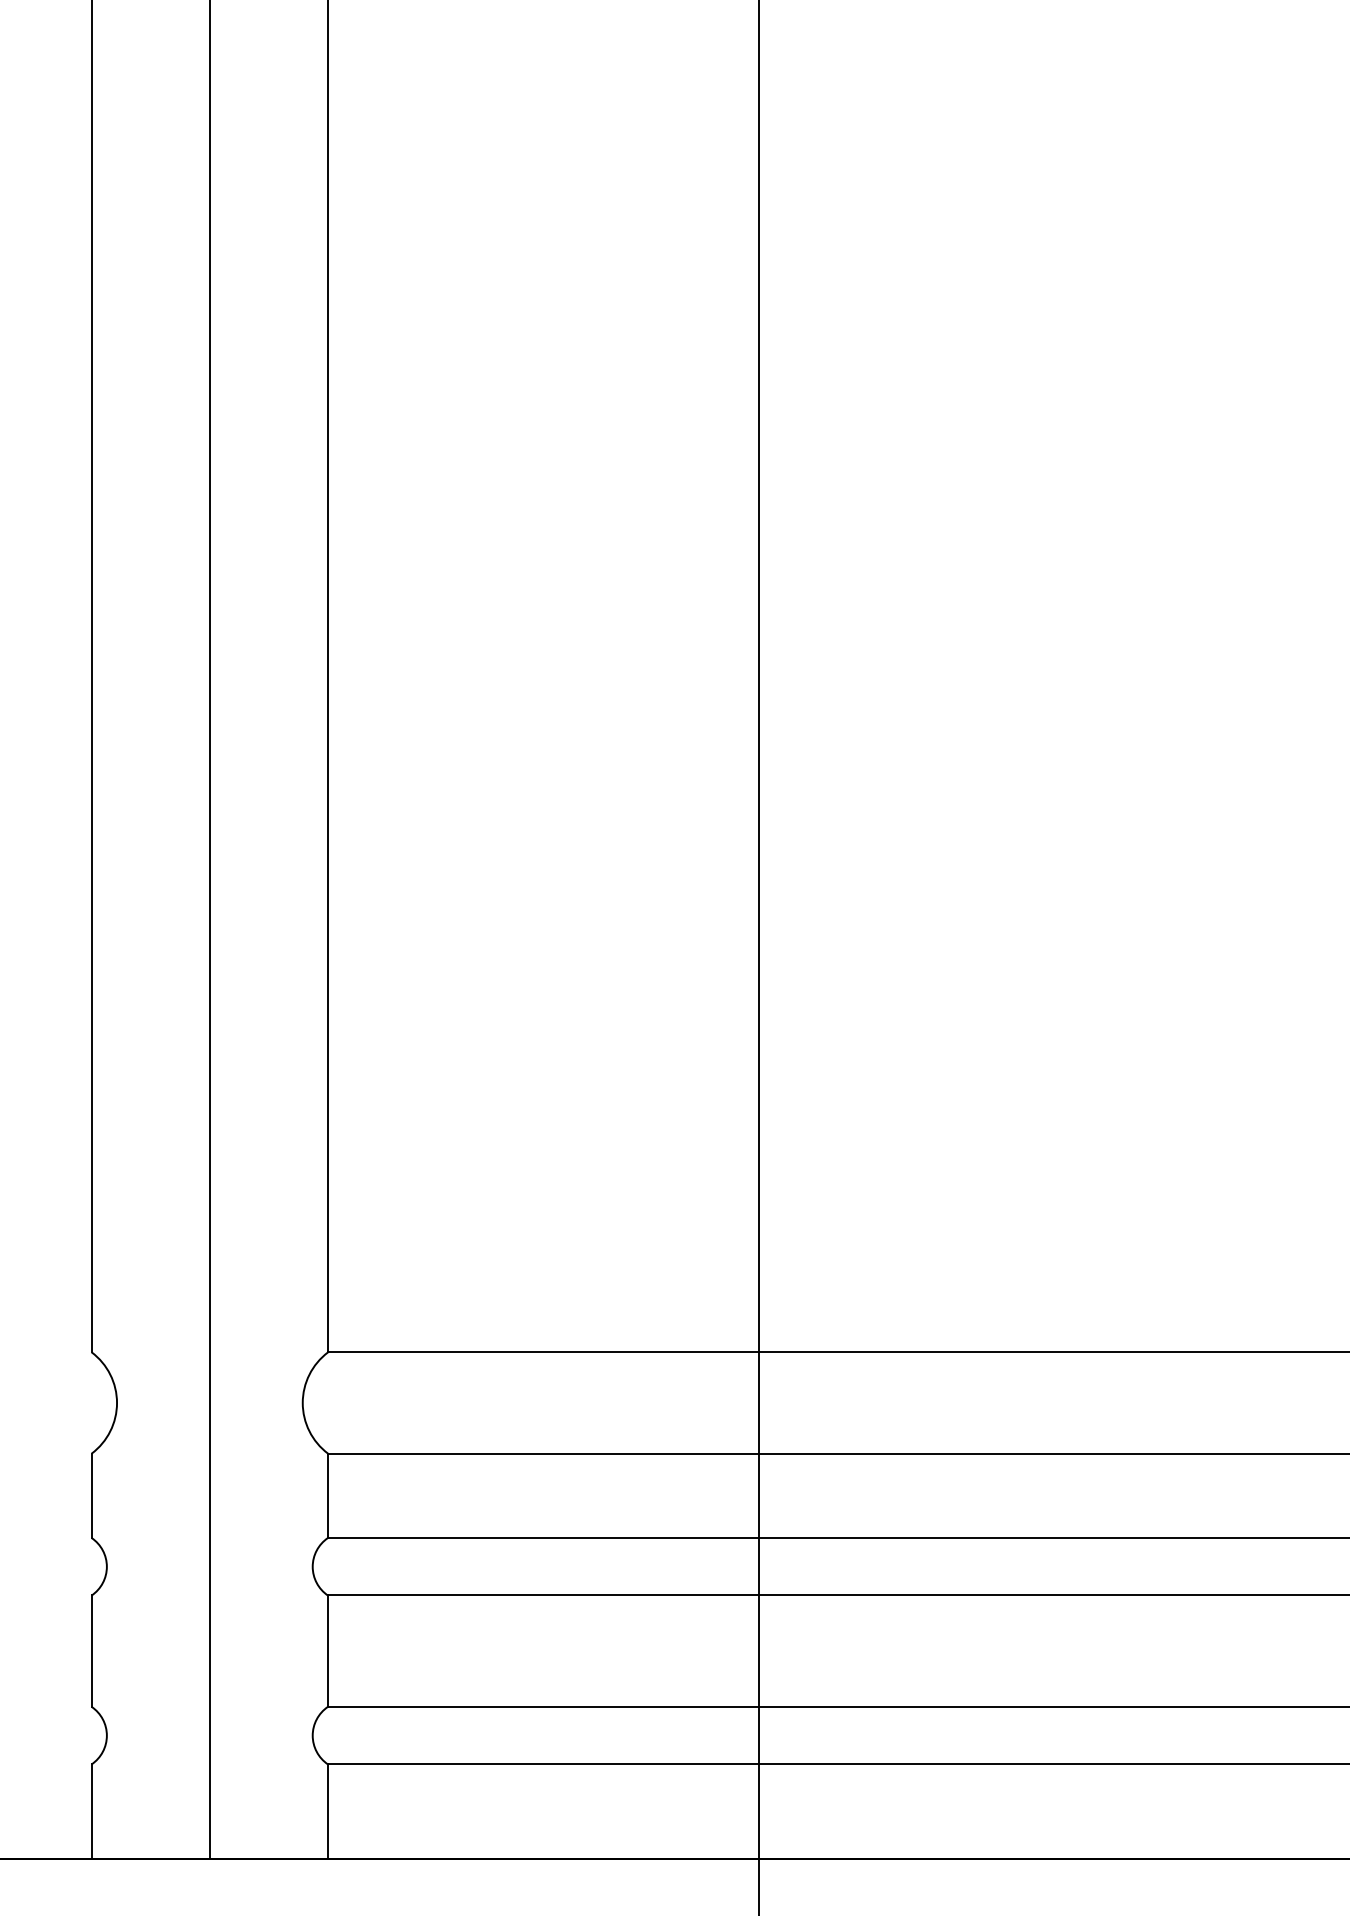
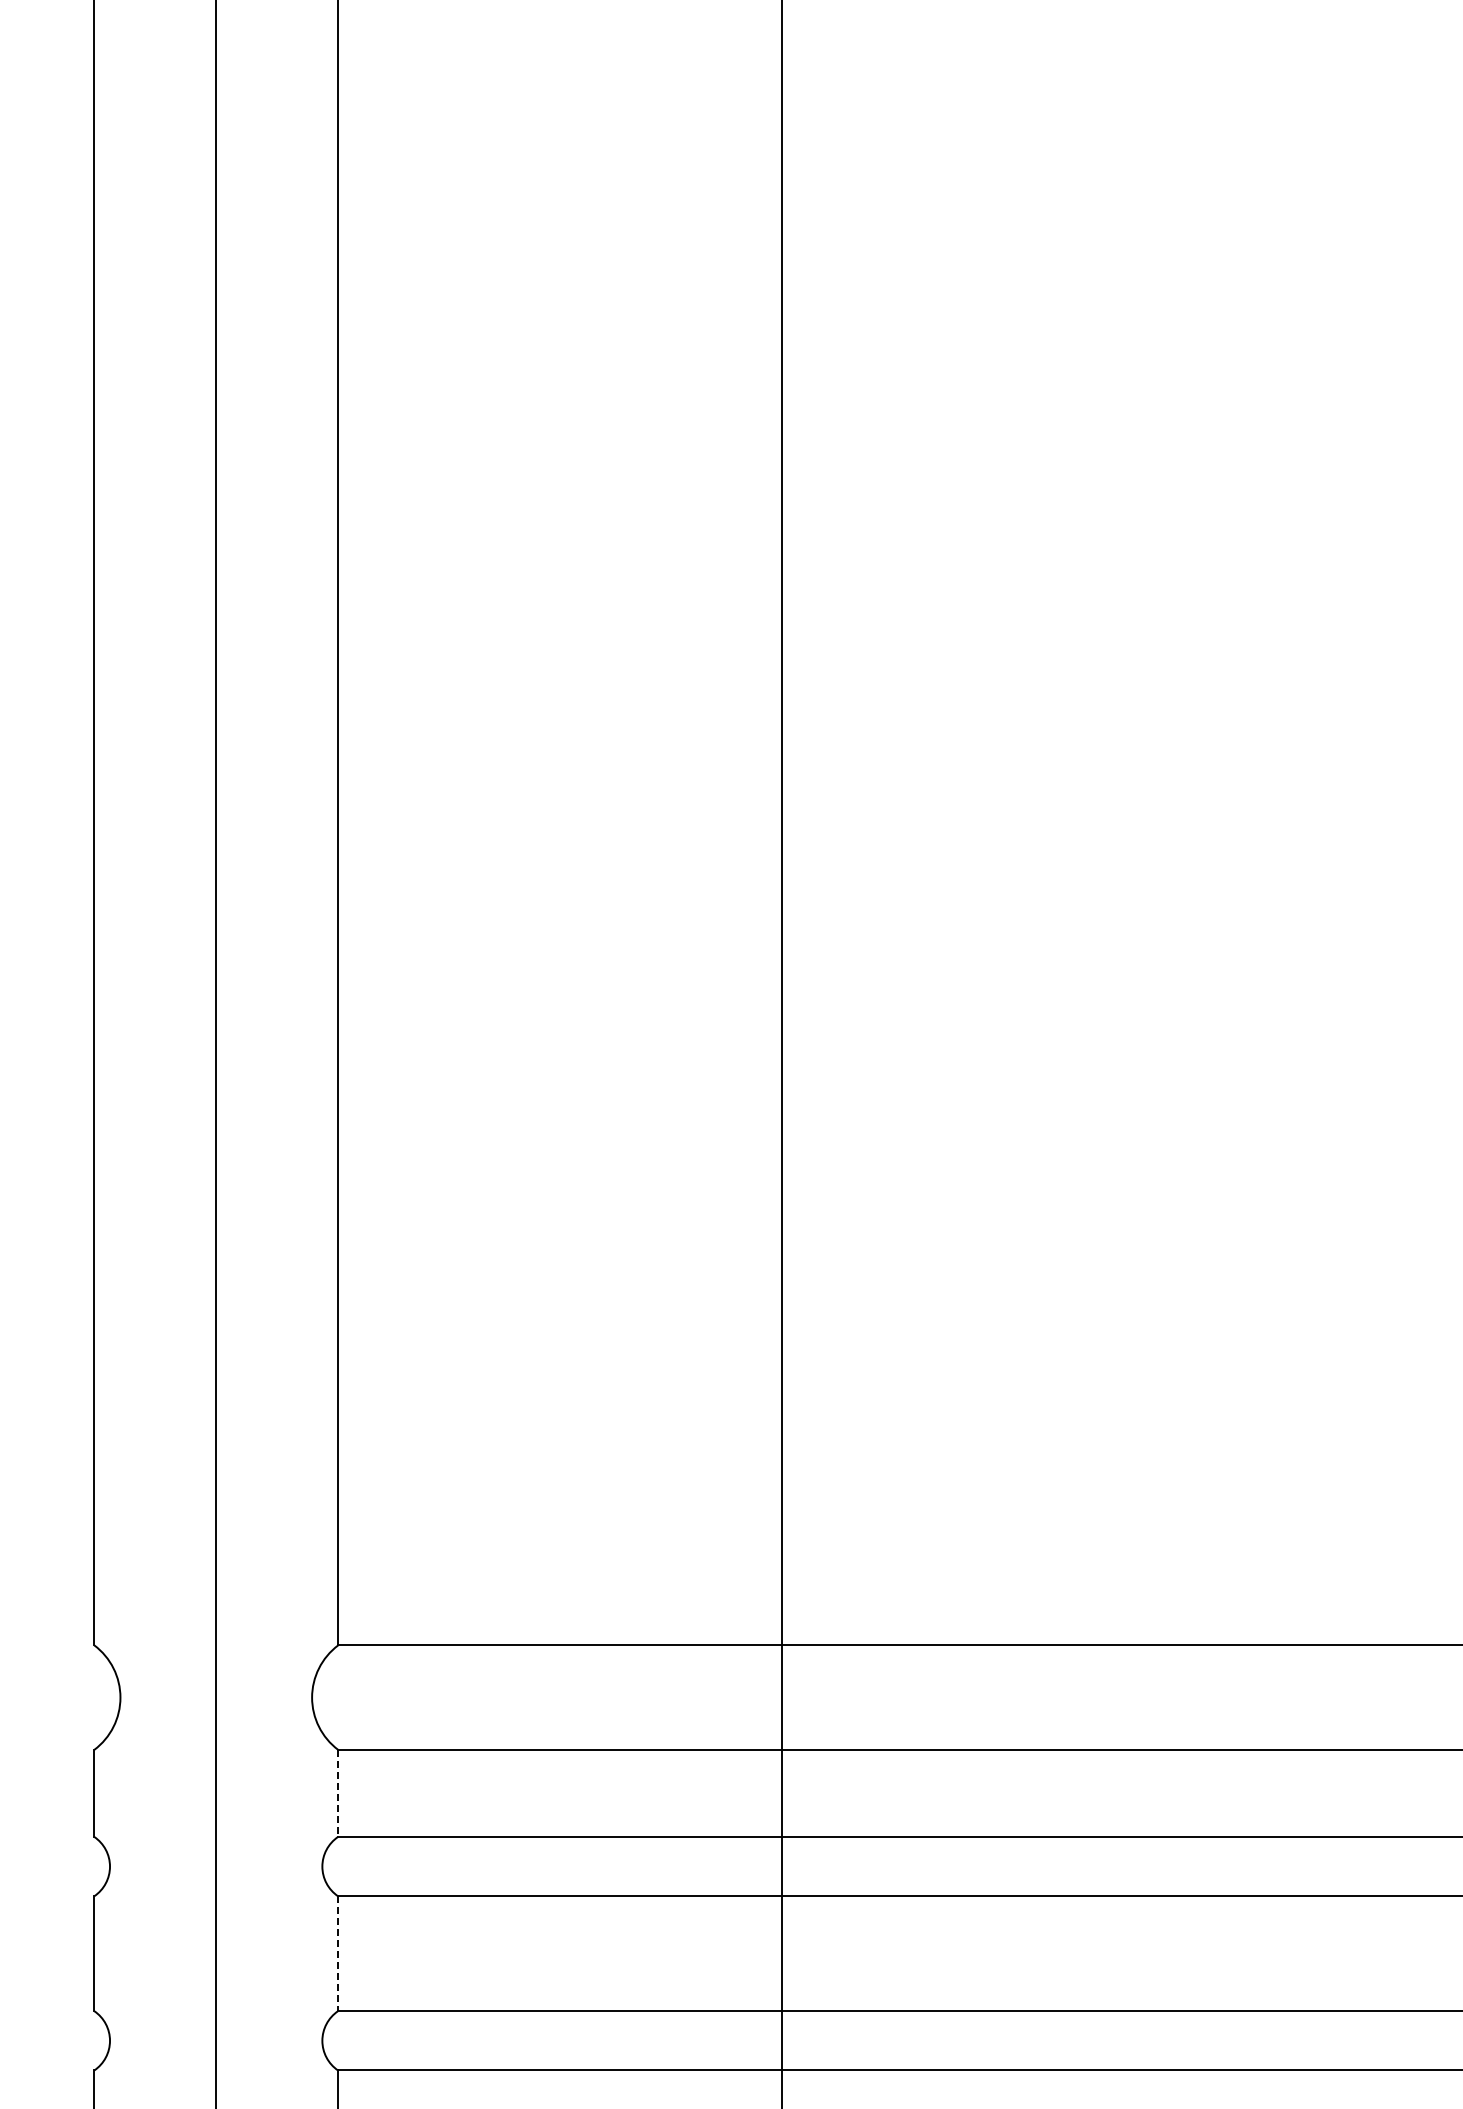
line: (328, 1495) -> (338, 1793), solid -> dashed
line: (328, 1651) -> (338, 1954), solid -> dashed

